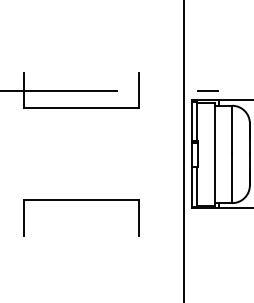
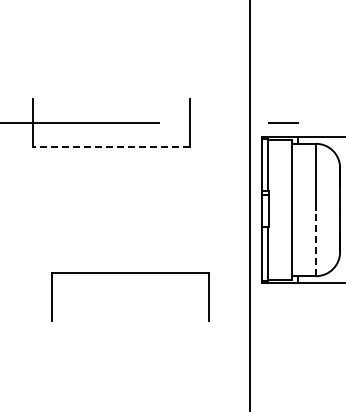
line: (81, 108) -> (110, 147), solid -> dashed
line: (232, 178) -> (316, 242), solid -> dashed
part: (81, 201) -> (130, 273), moved

